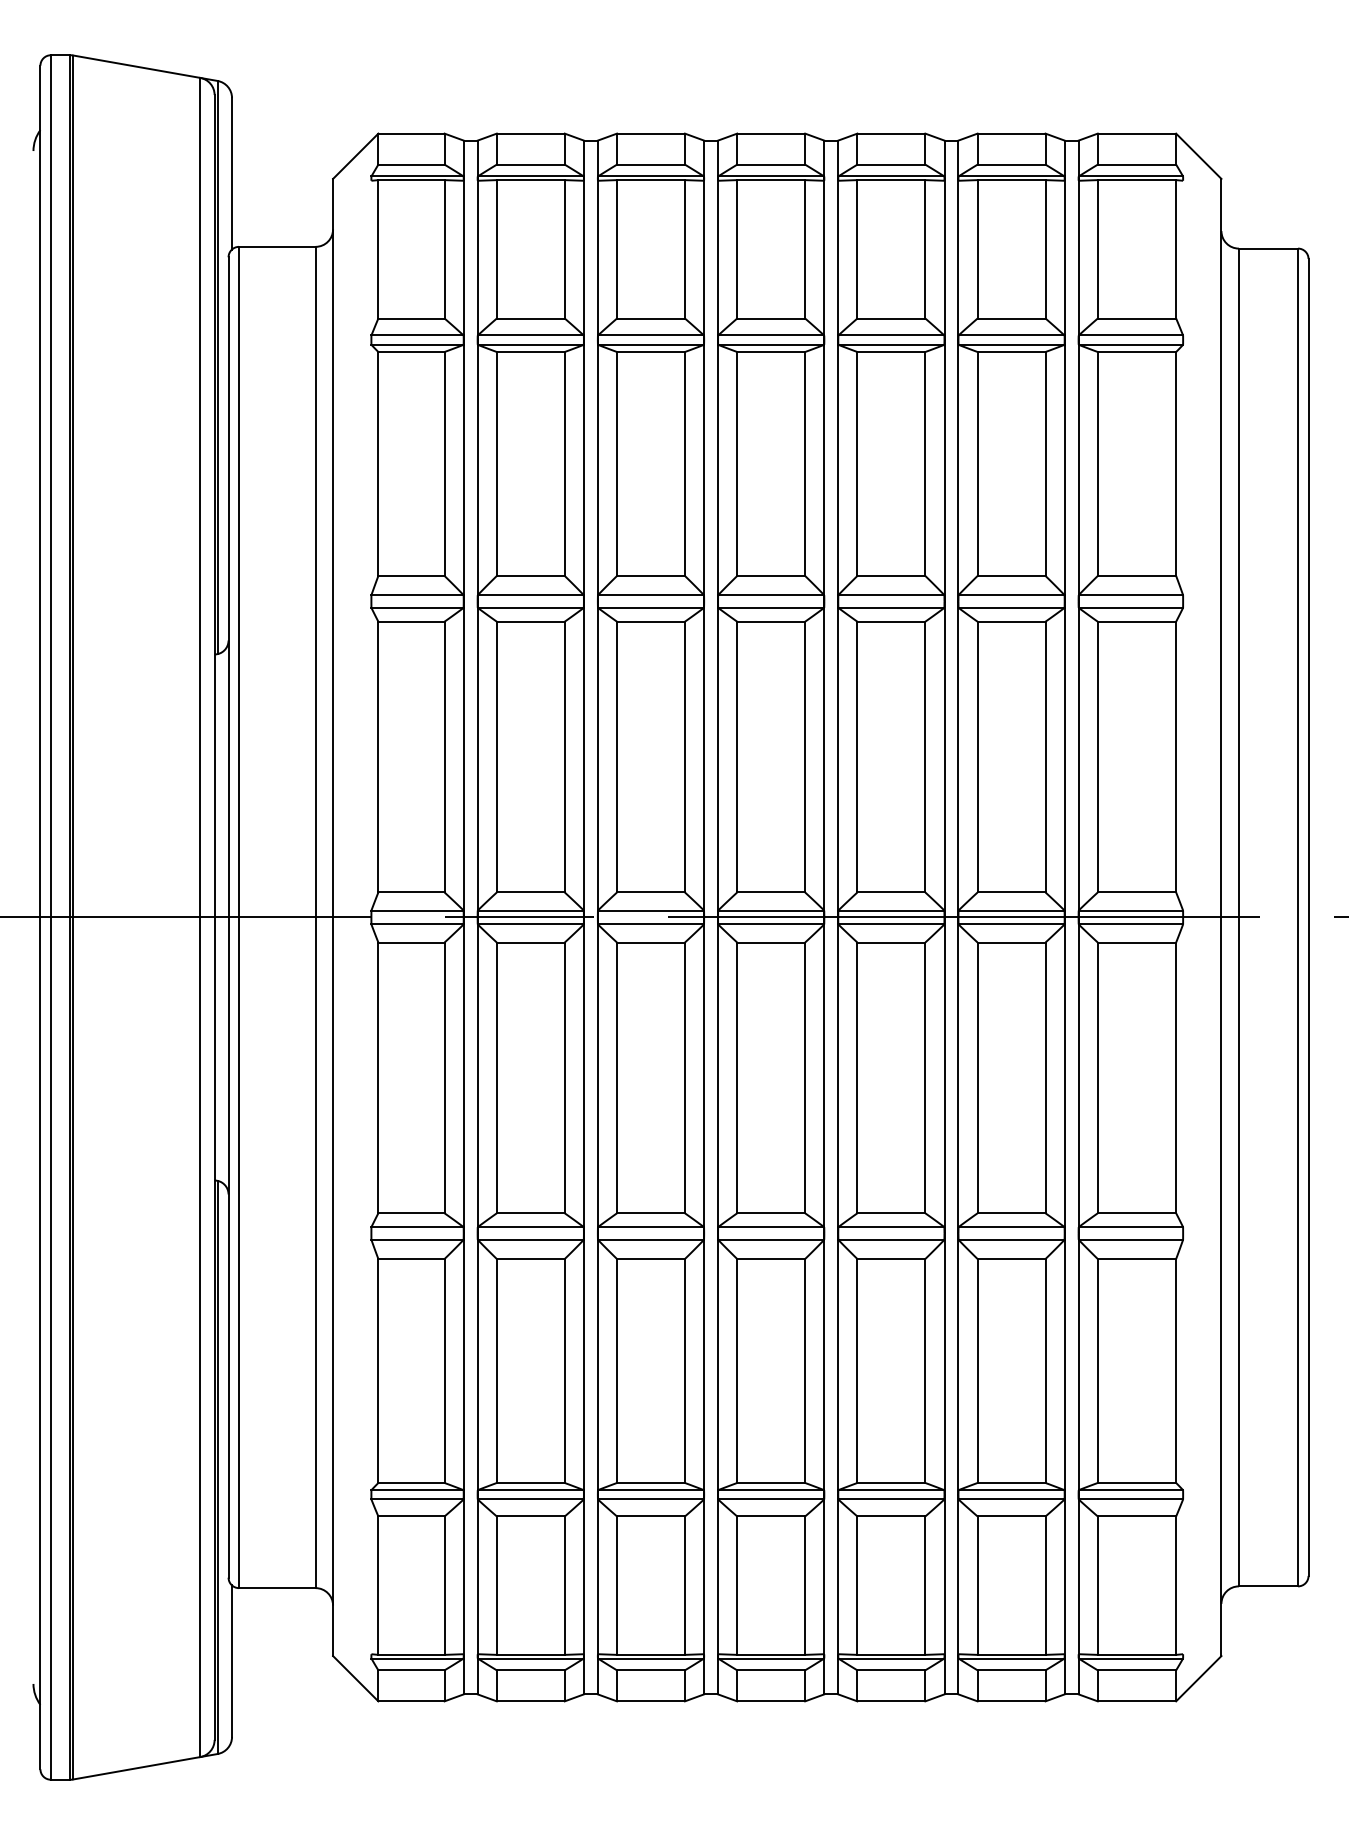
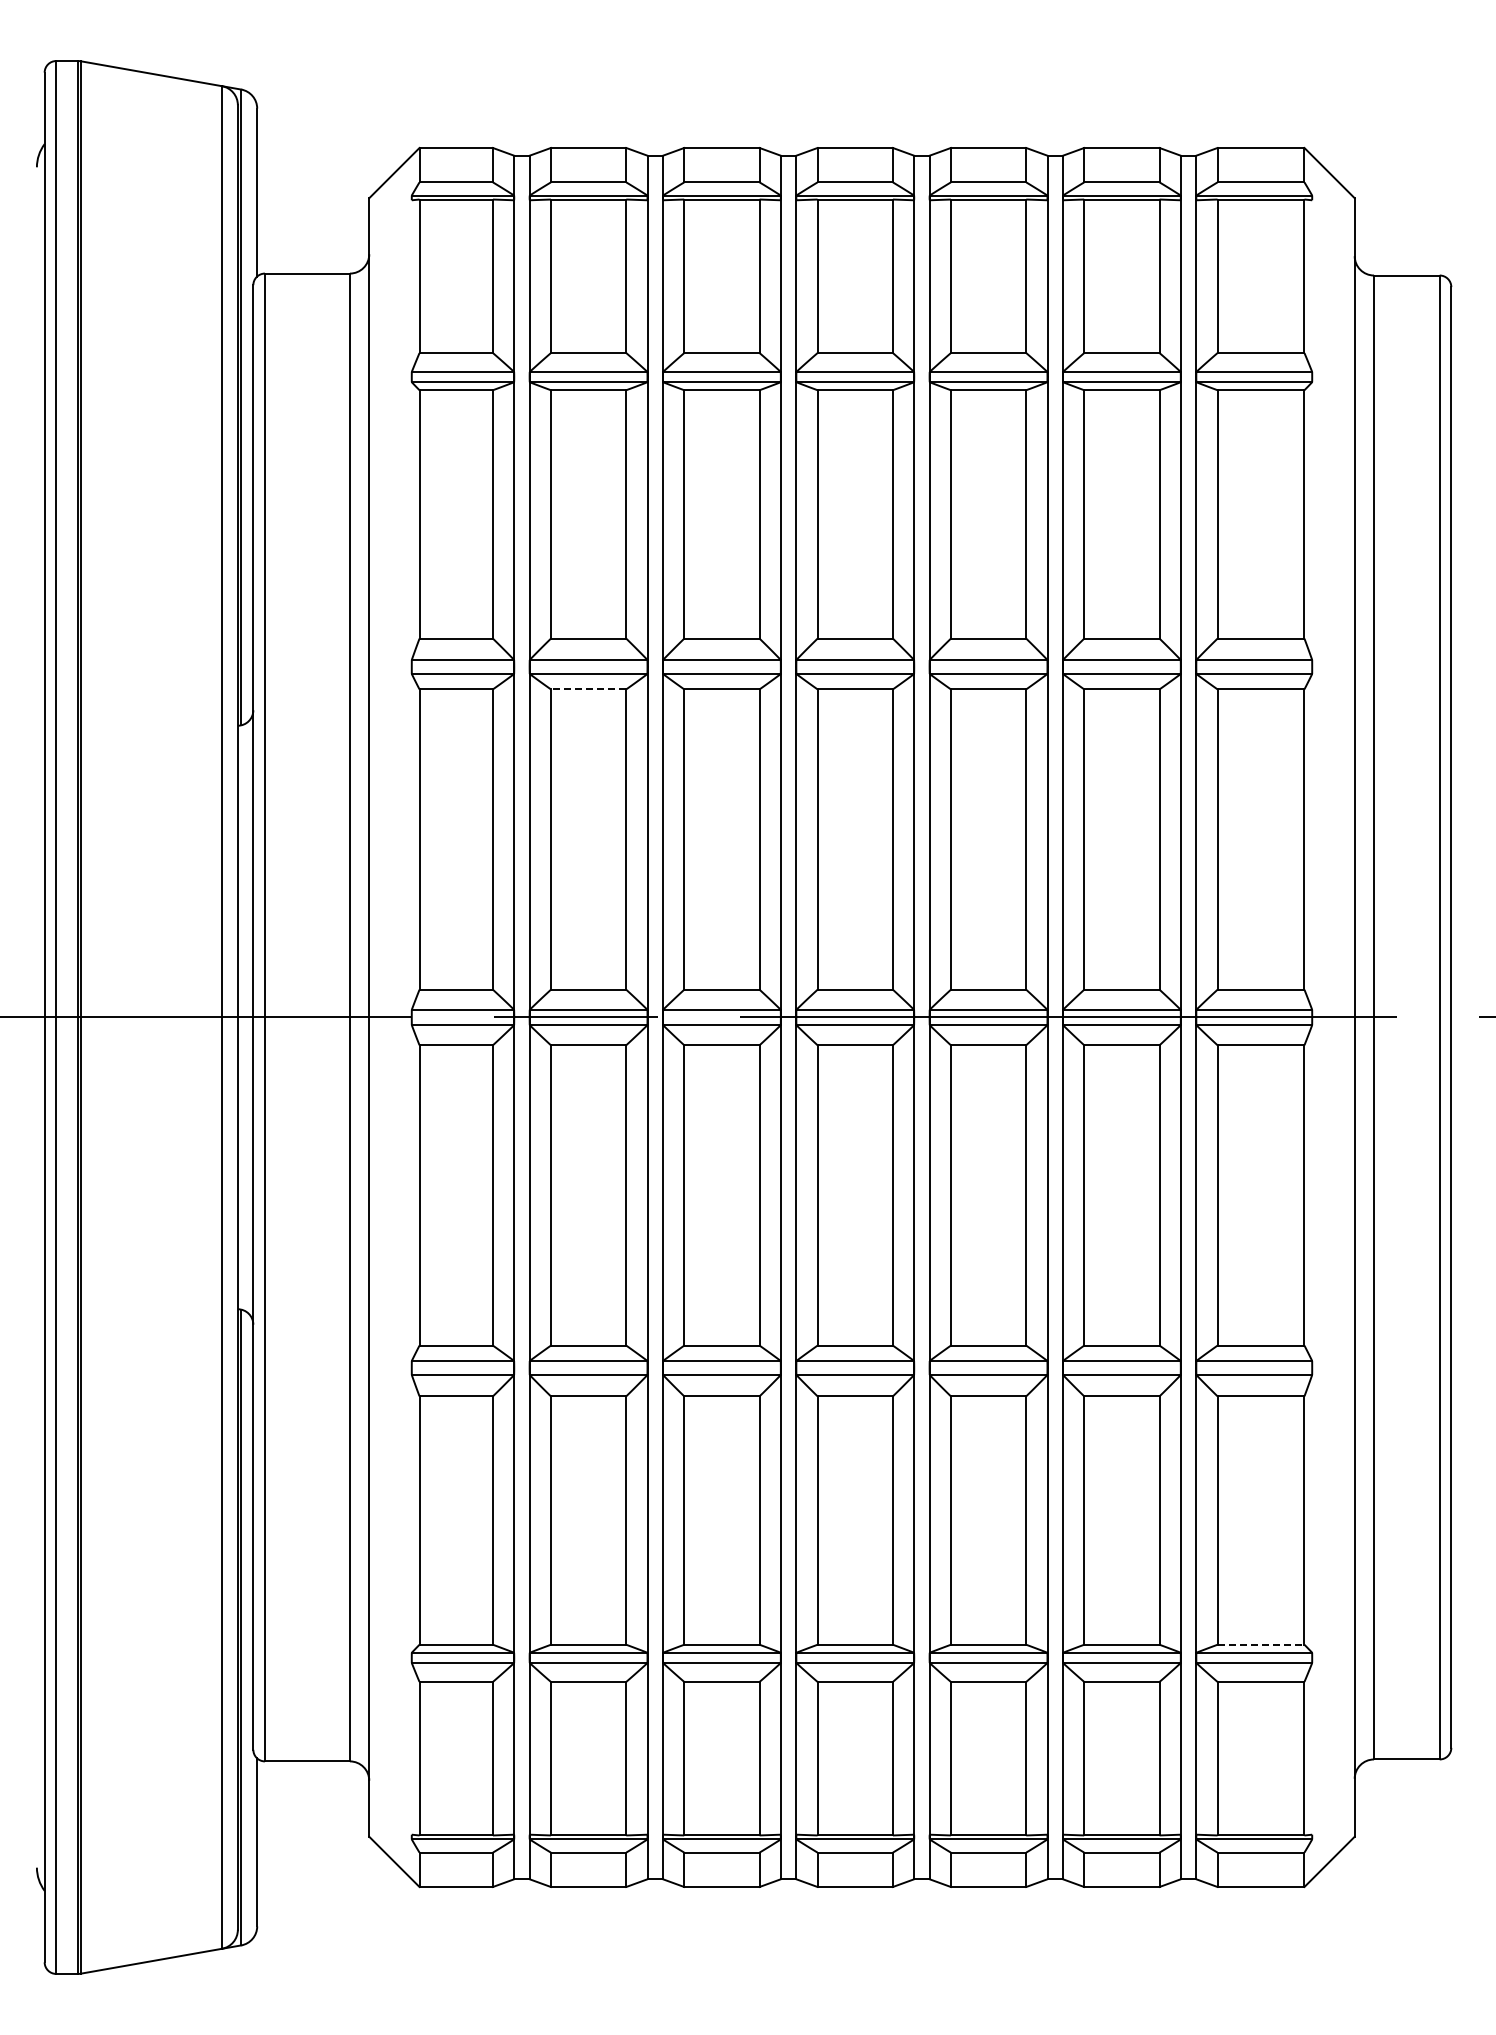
line: (530, 621) -> (588, 689), solid -> dashed
line: (1137, 1482) -> (1261, 1644), solid -> dashed

